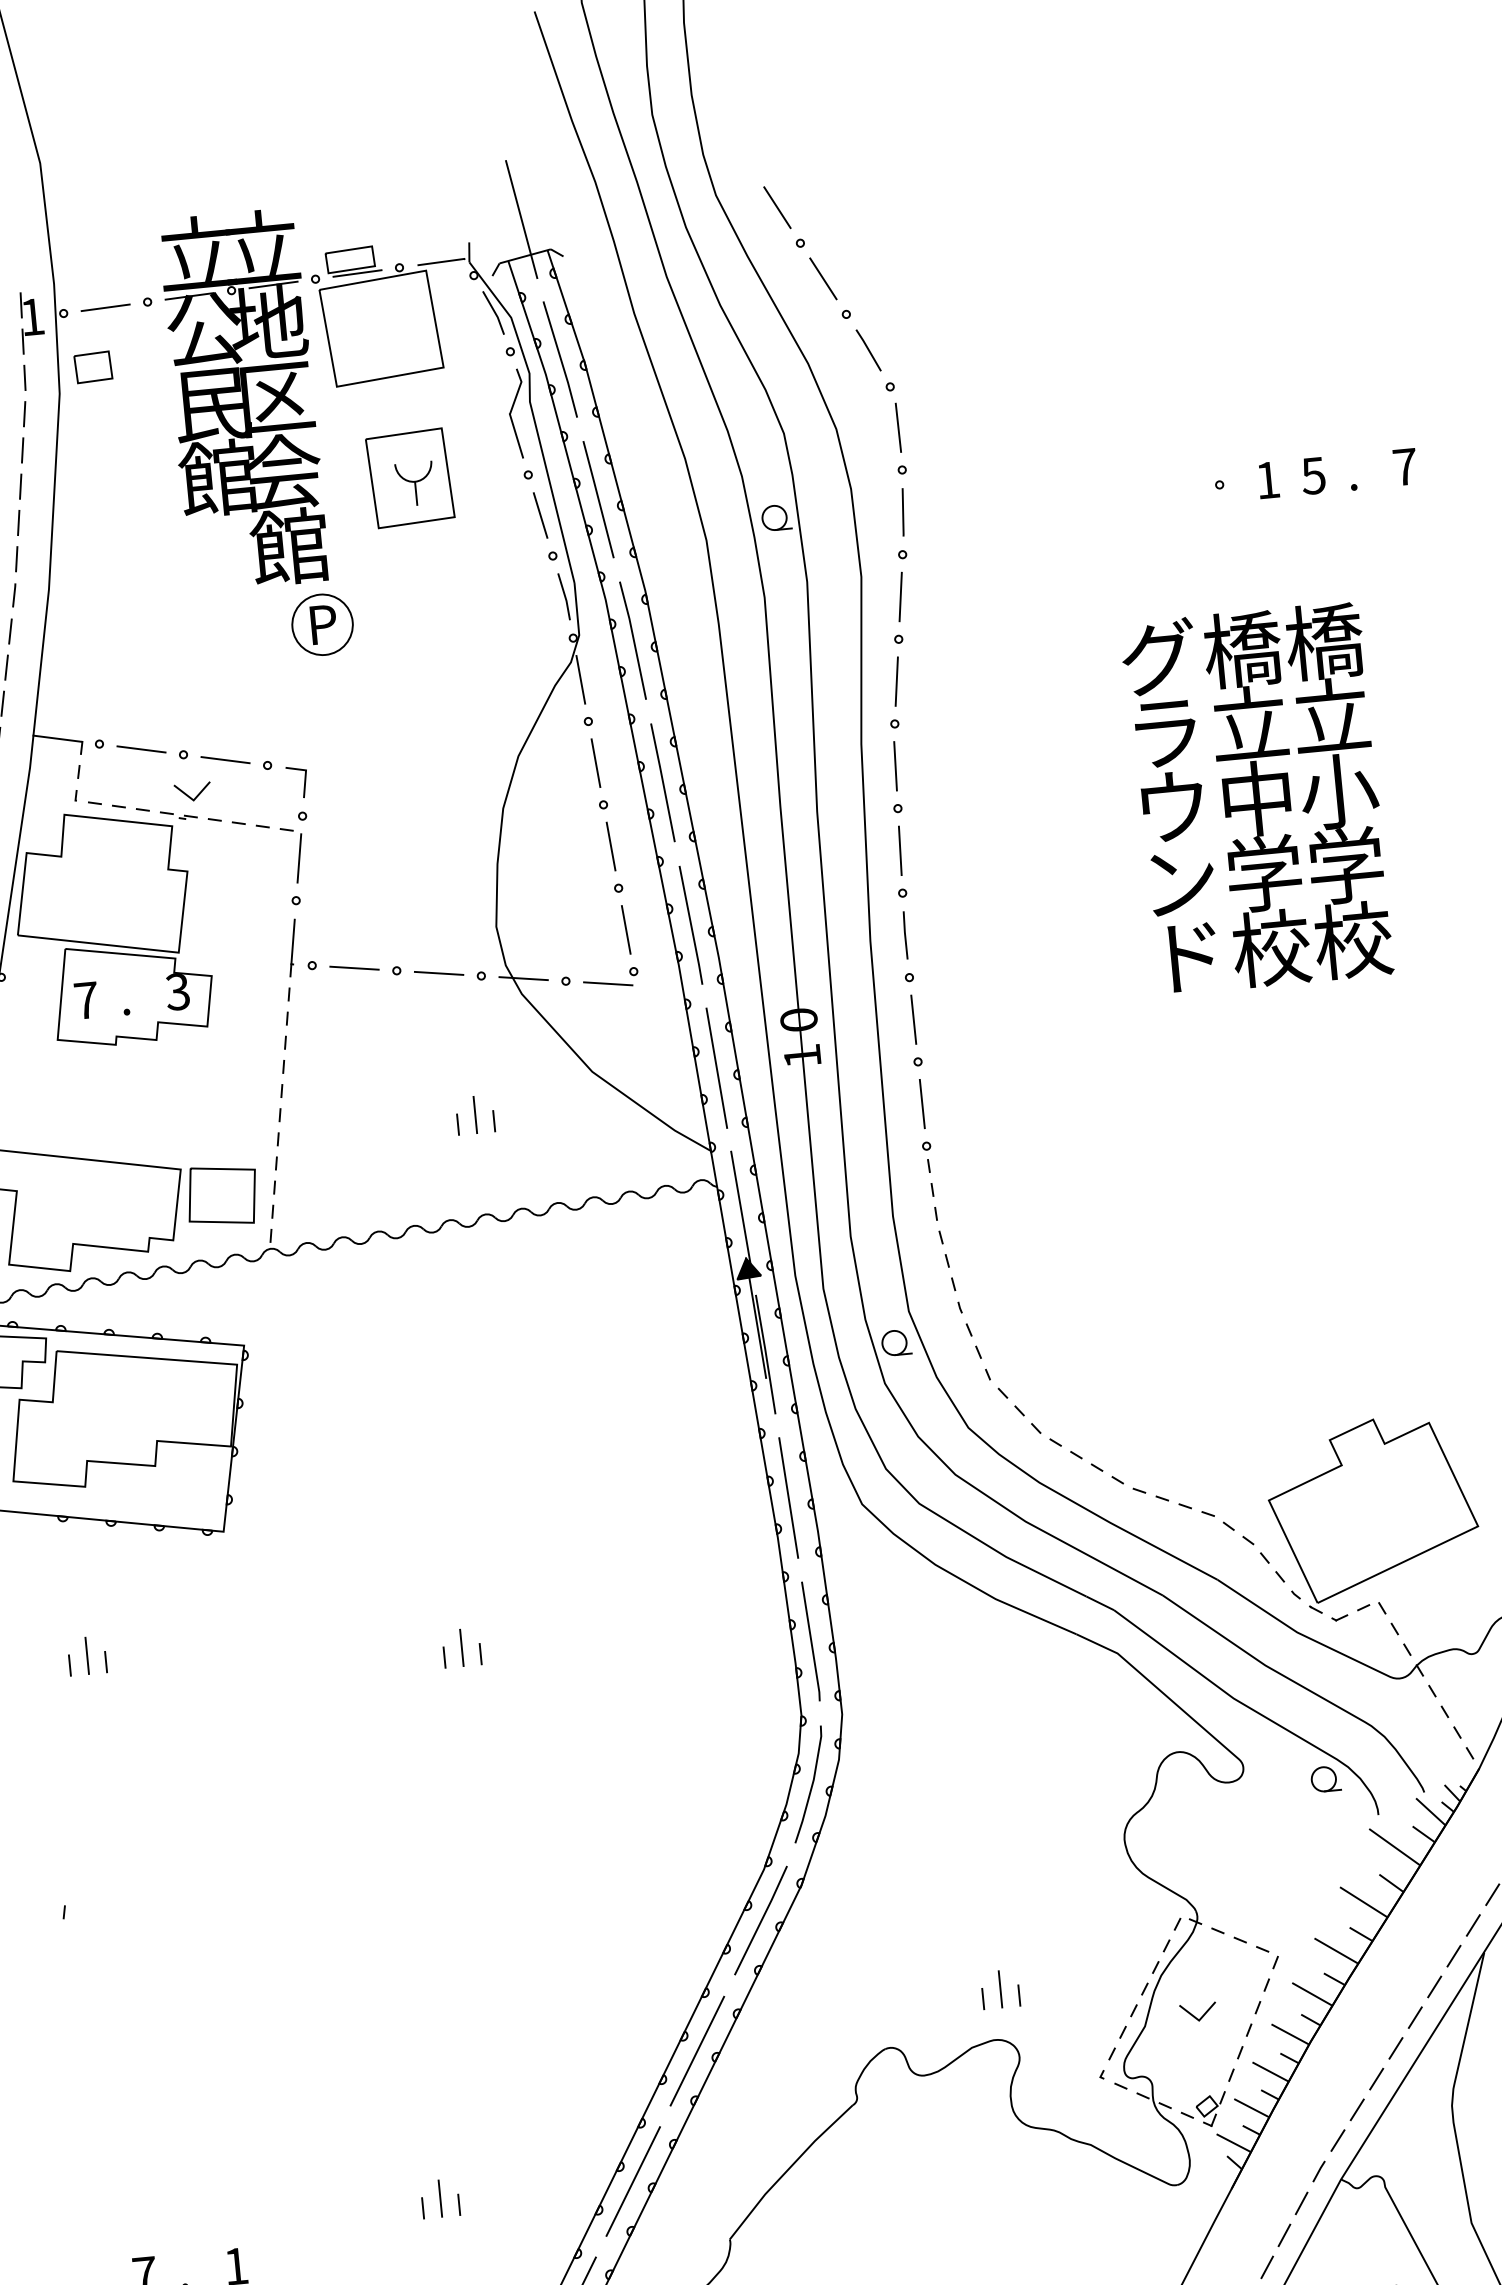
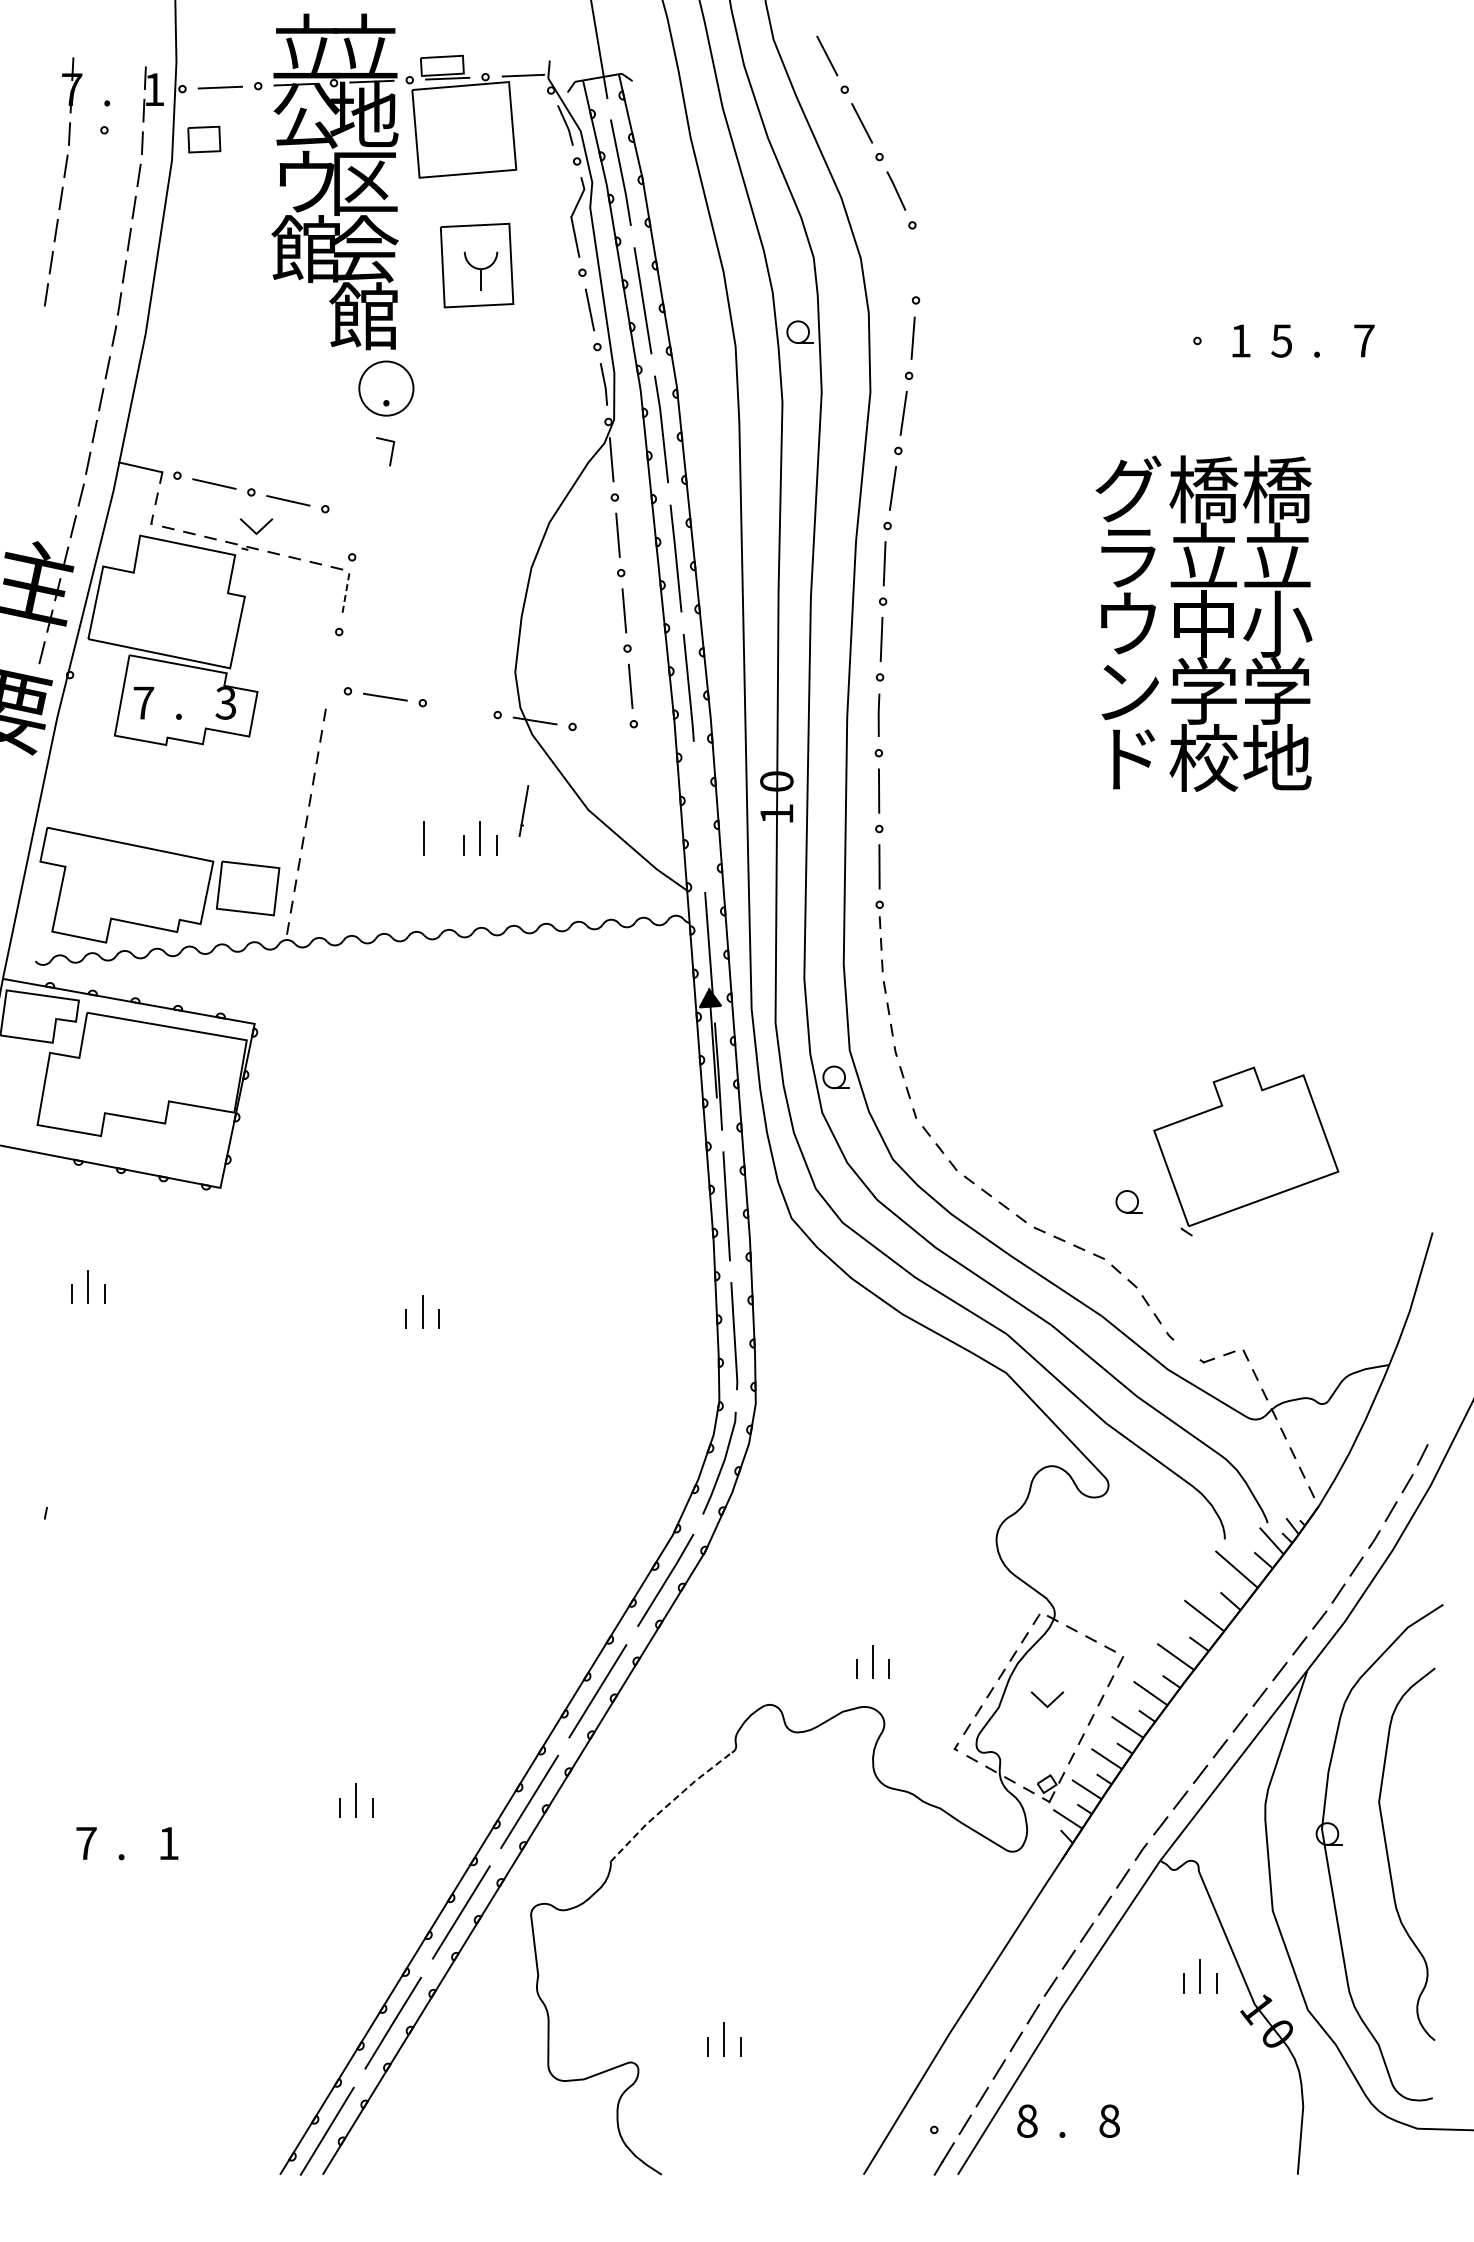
text: (211, 404) -> (306, 182), 民 -> ウ
line: (897, 427) -> (915, 262), removed
text: (323, 624) -> (387, 388), P -> .
line: (304, 781) -> (391, 451), moved
line: (299, 858) -> (345, 594), solid -> dashed
text: (1353, 939) -> (1277, 757), 校 -> 地
line: (292, 947) -> (523, 810), moved
line: (438, 972) -> (459, 708), removed
line: (607, 983) -> (609, 732), removed
line: (716, 1068) -> (699, 817), removed
line: (412, 1121) -> (423, 838), added
part: (1373, 1513) -> (1246, 1151), moved
part: (1325, 1778) -> (1128, 1201), moved
line: (789, 2169) -> (669, 1804), solid -> dashed

